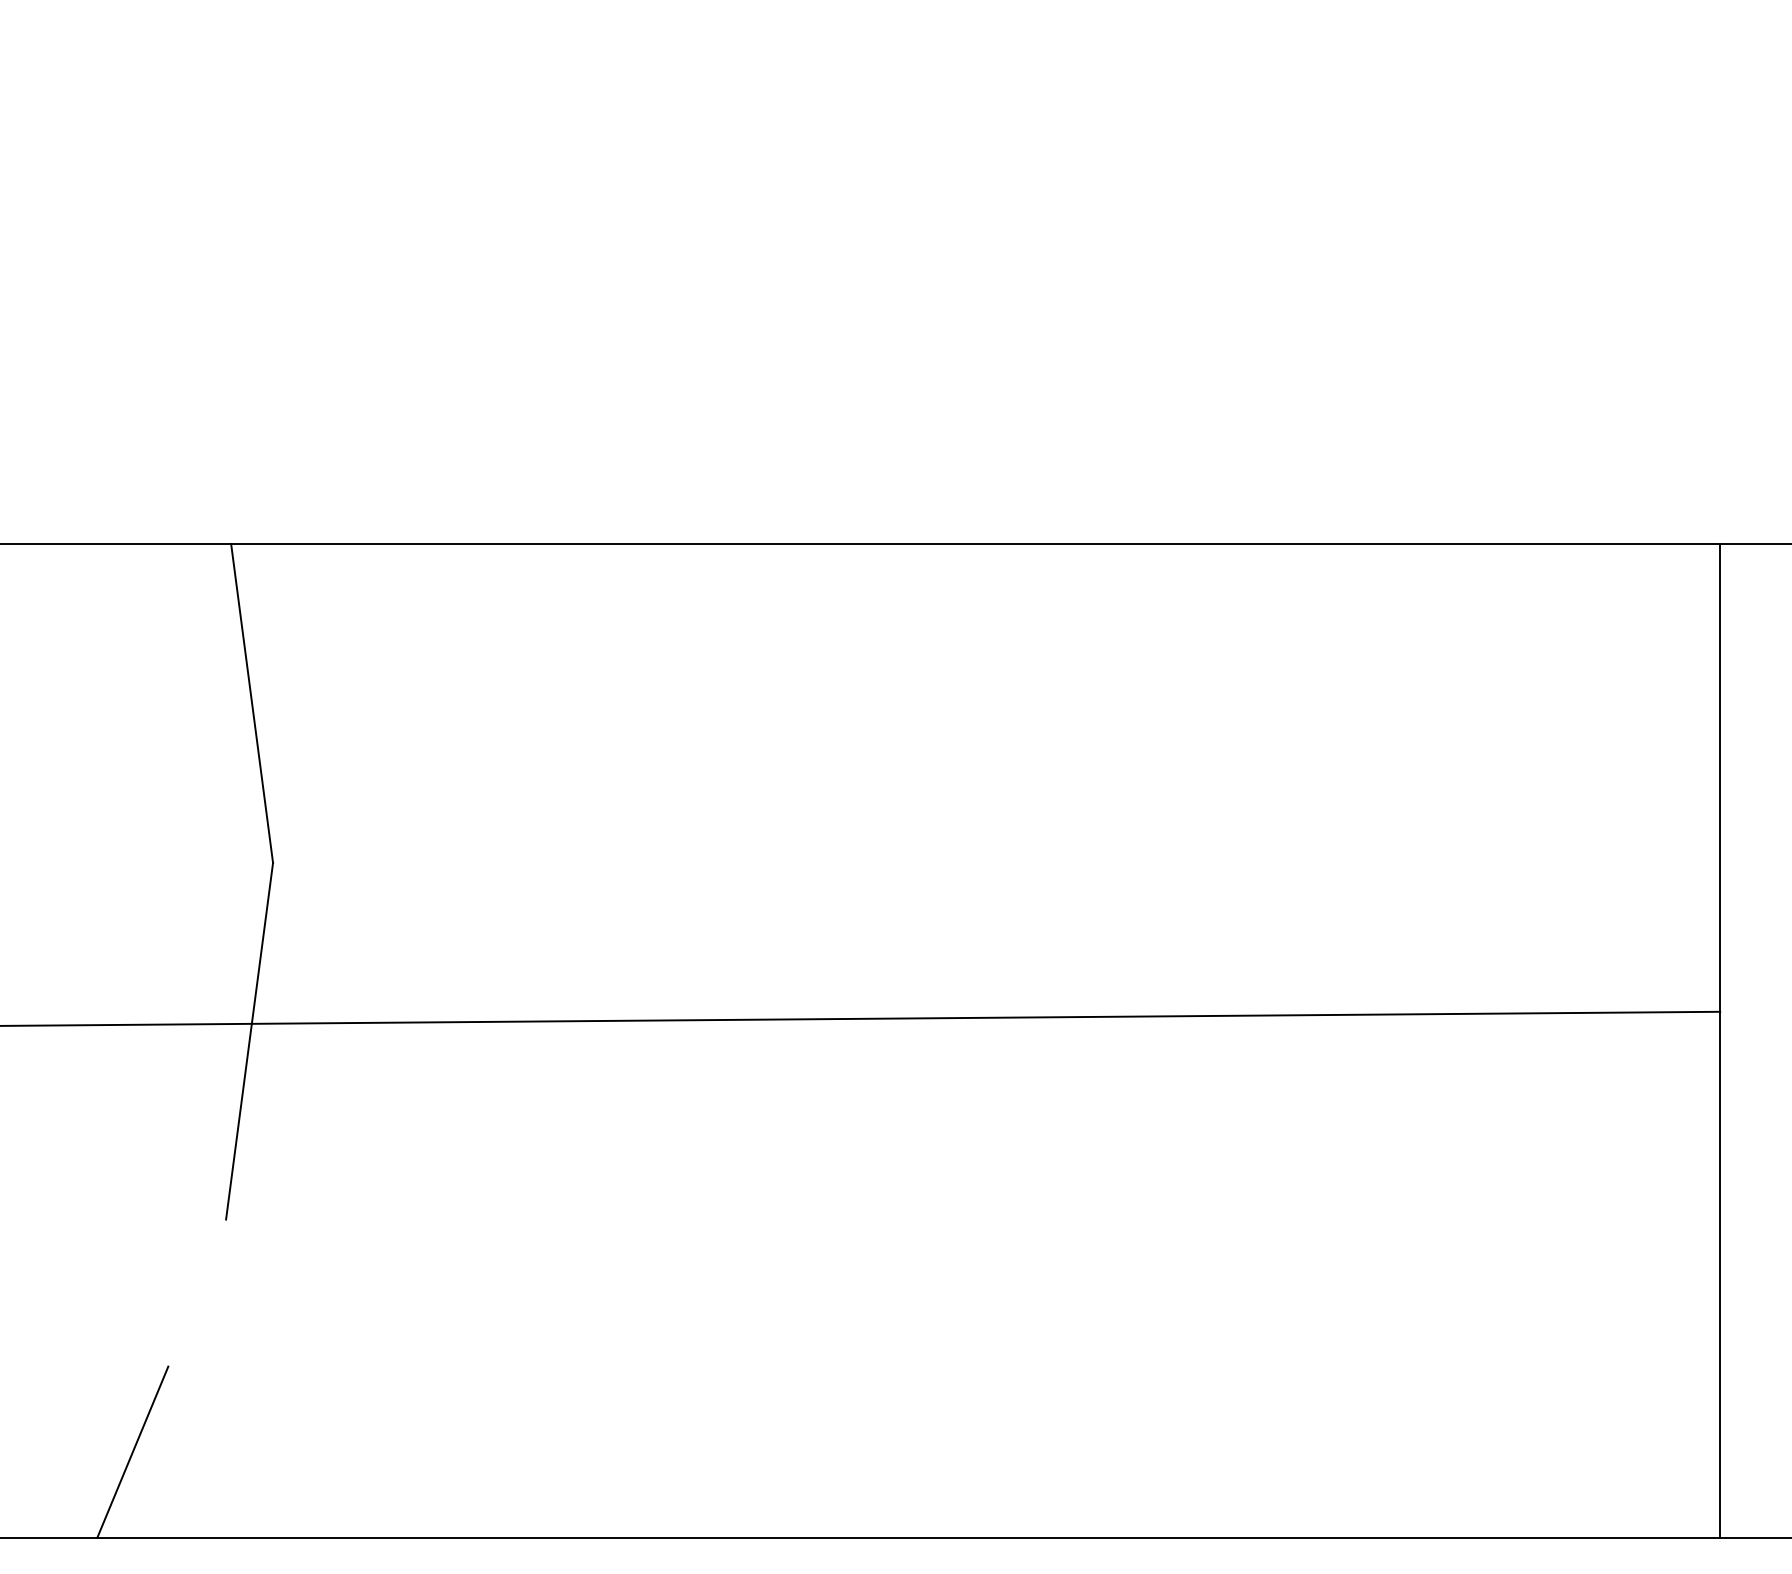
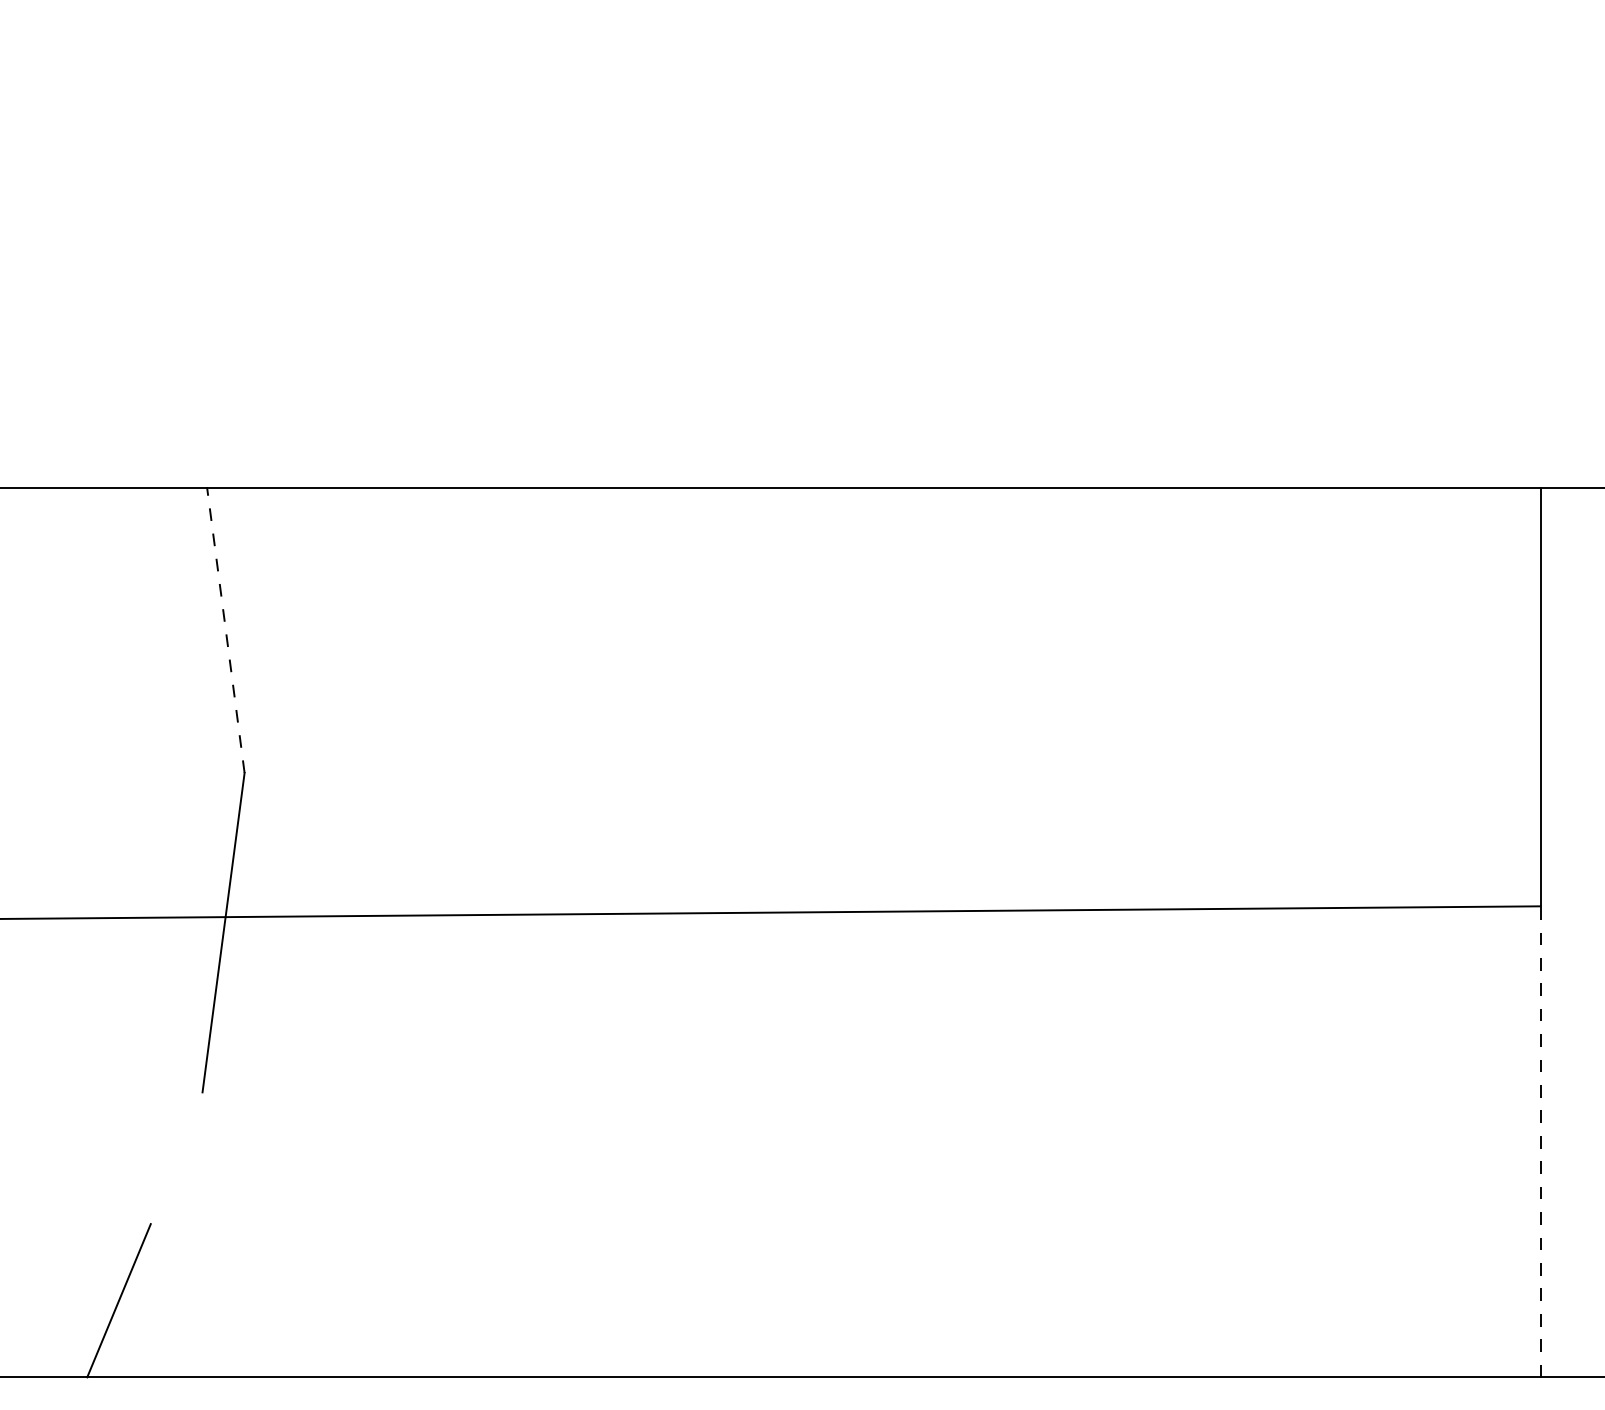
line: (251, 703) -> (225, 630), solid -> dashed
line: (1720, 1274) -> (1540, 1141), solid -> dashed

